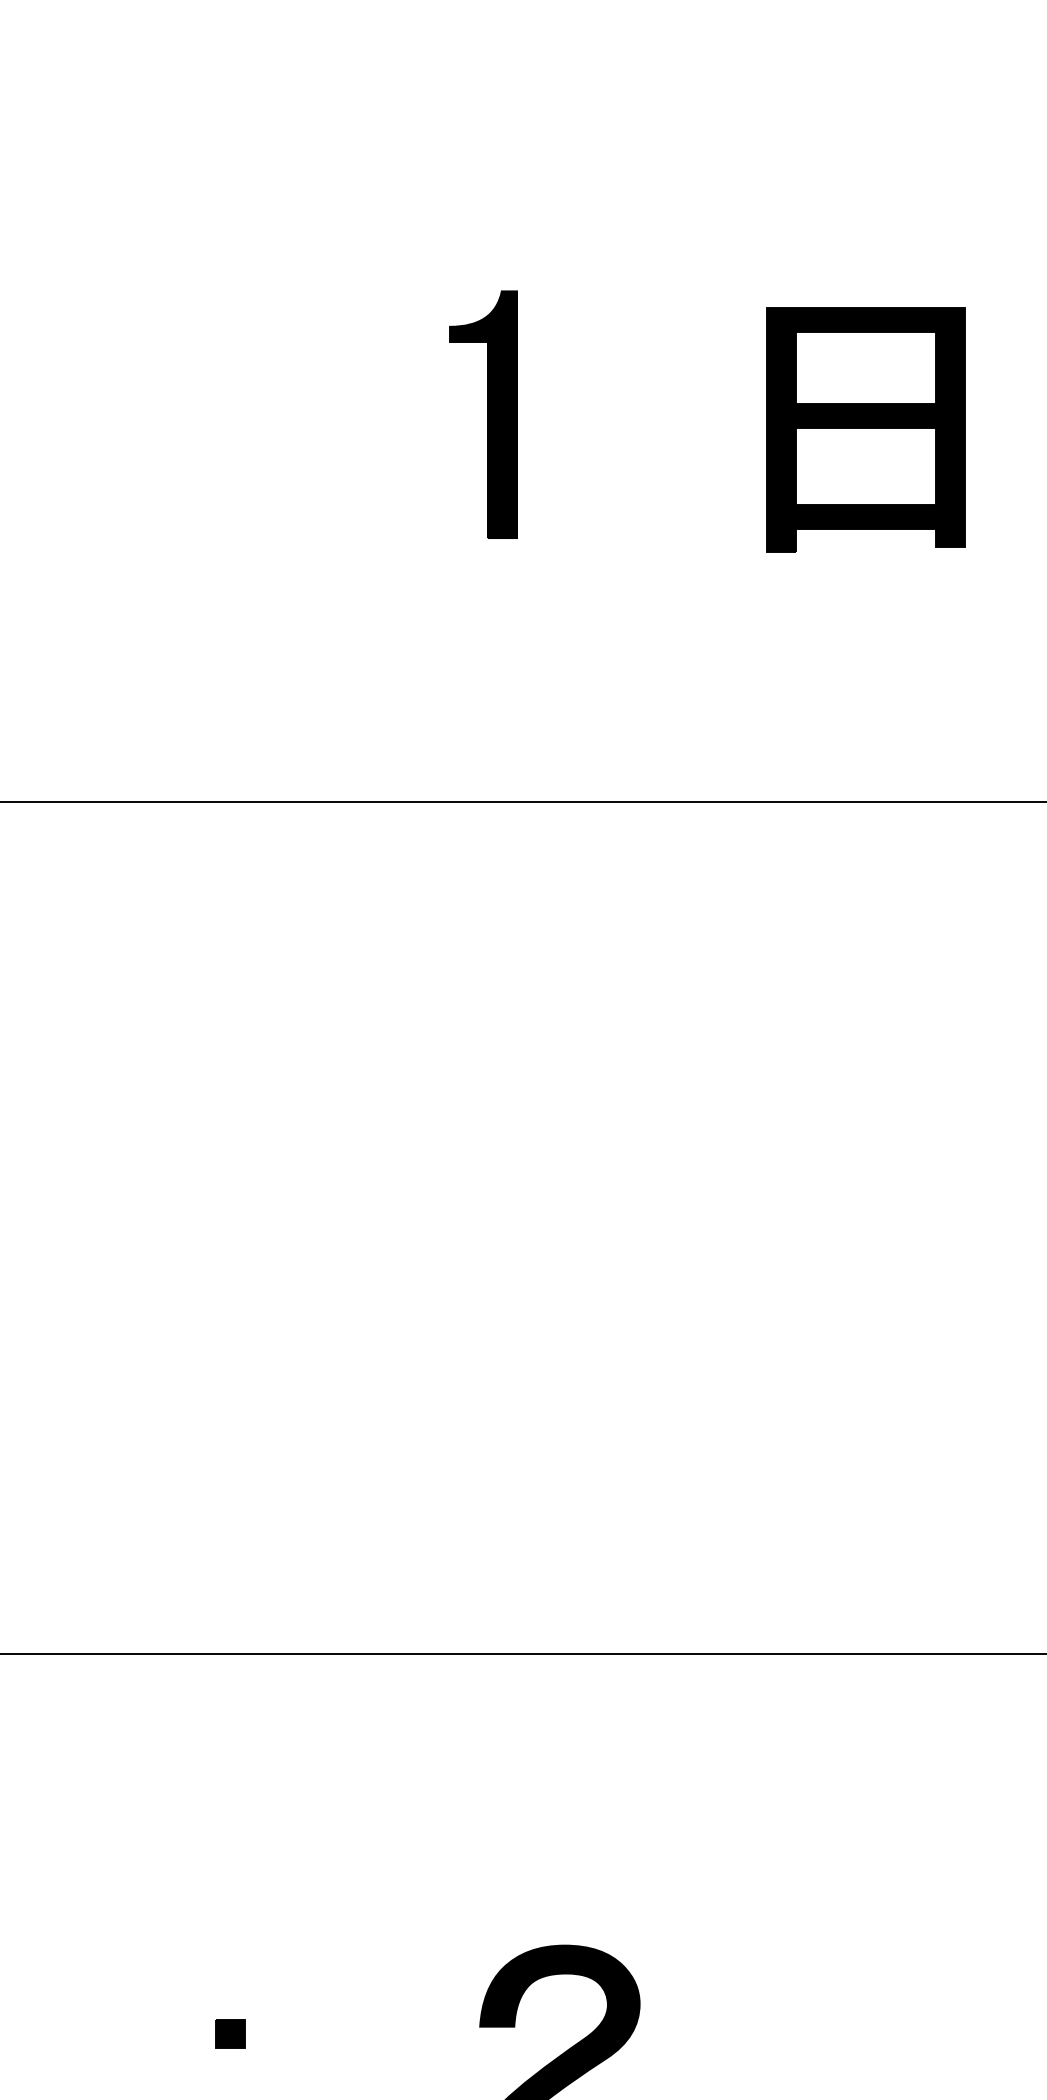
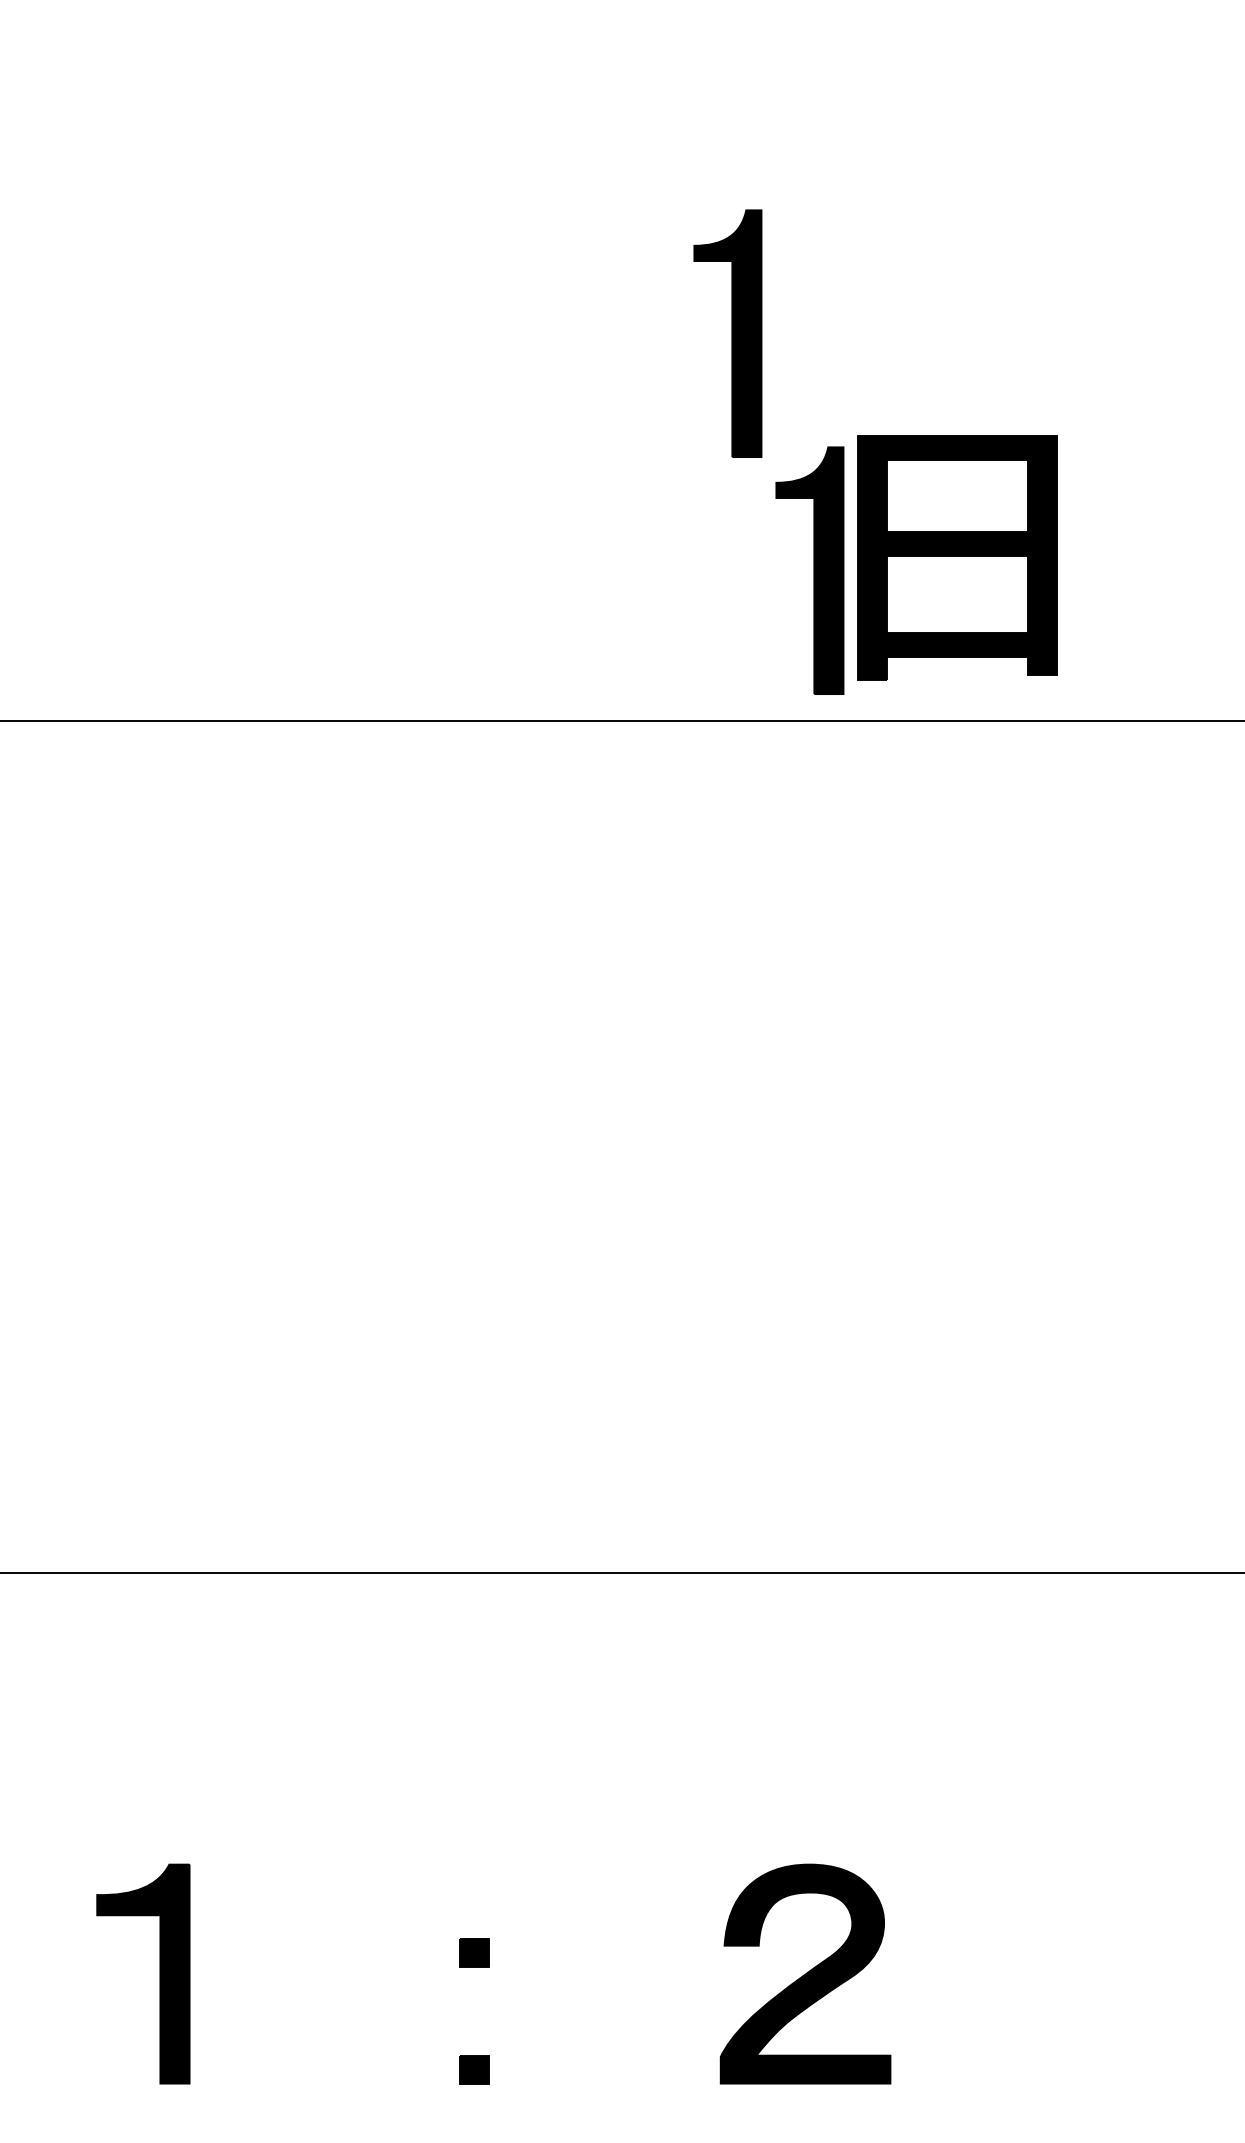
part: (866, 429) -> (957, 557), moved
part: (565, 651) -> (809, 570), added

